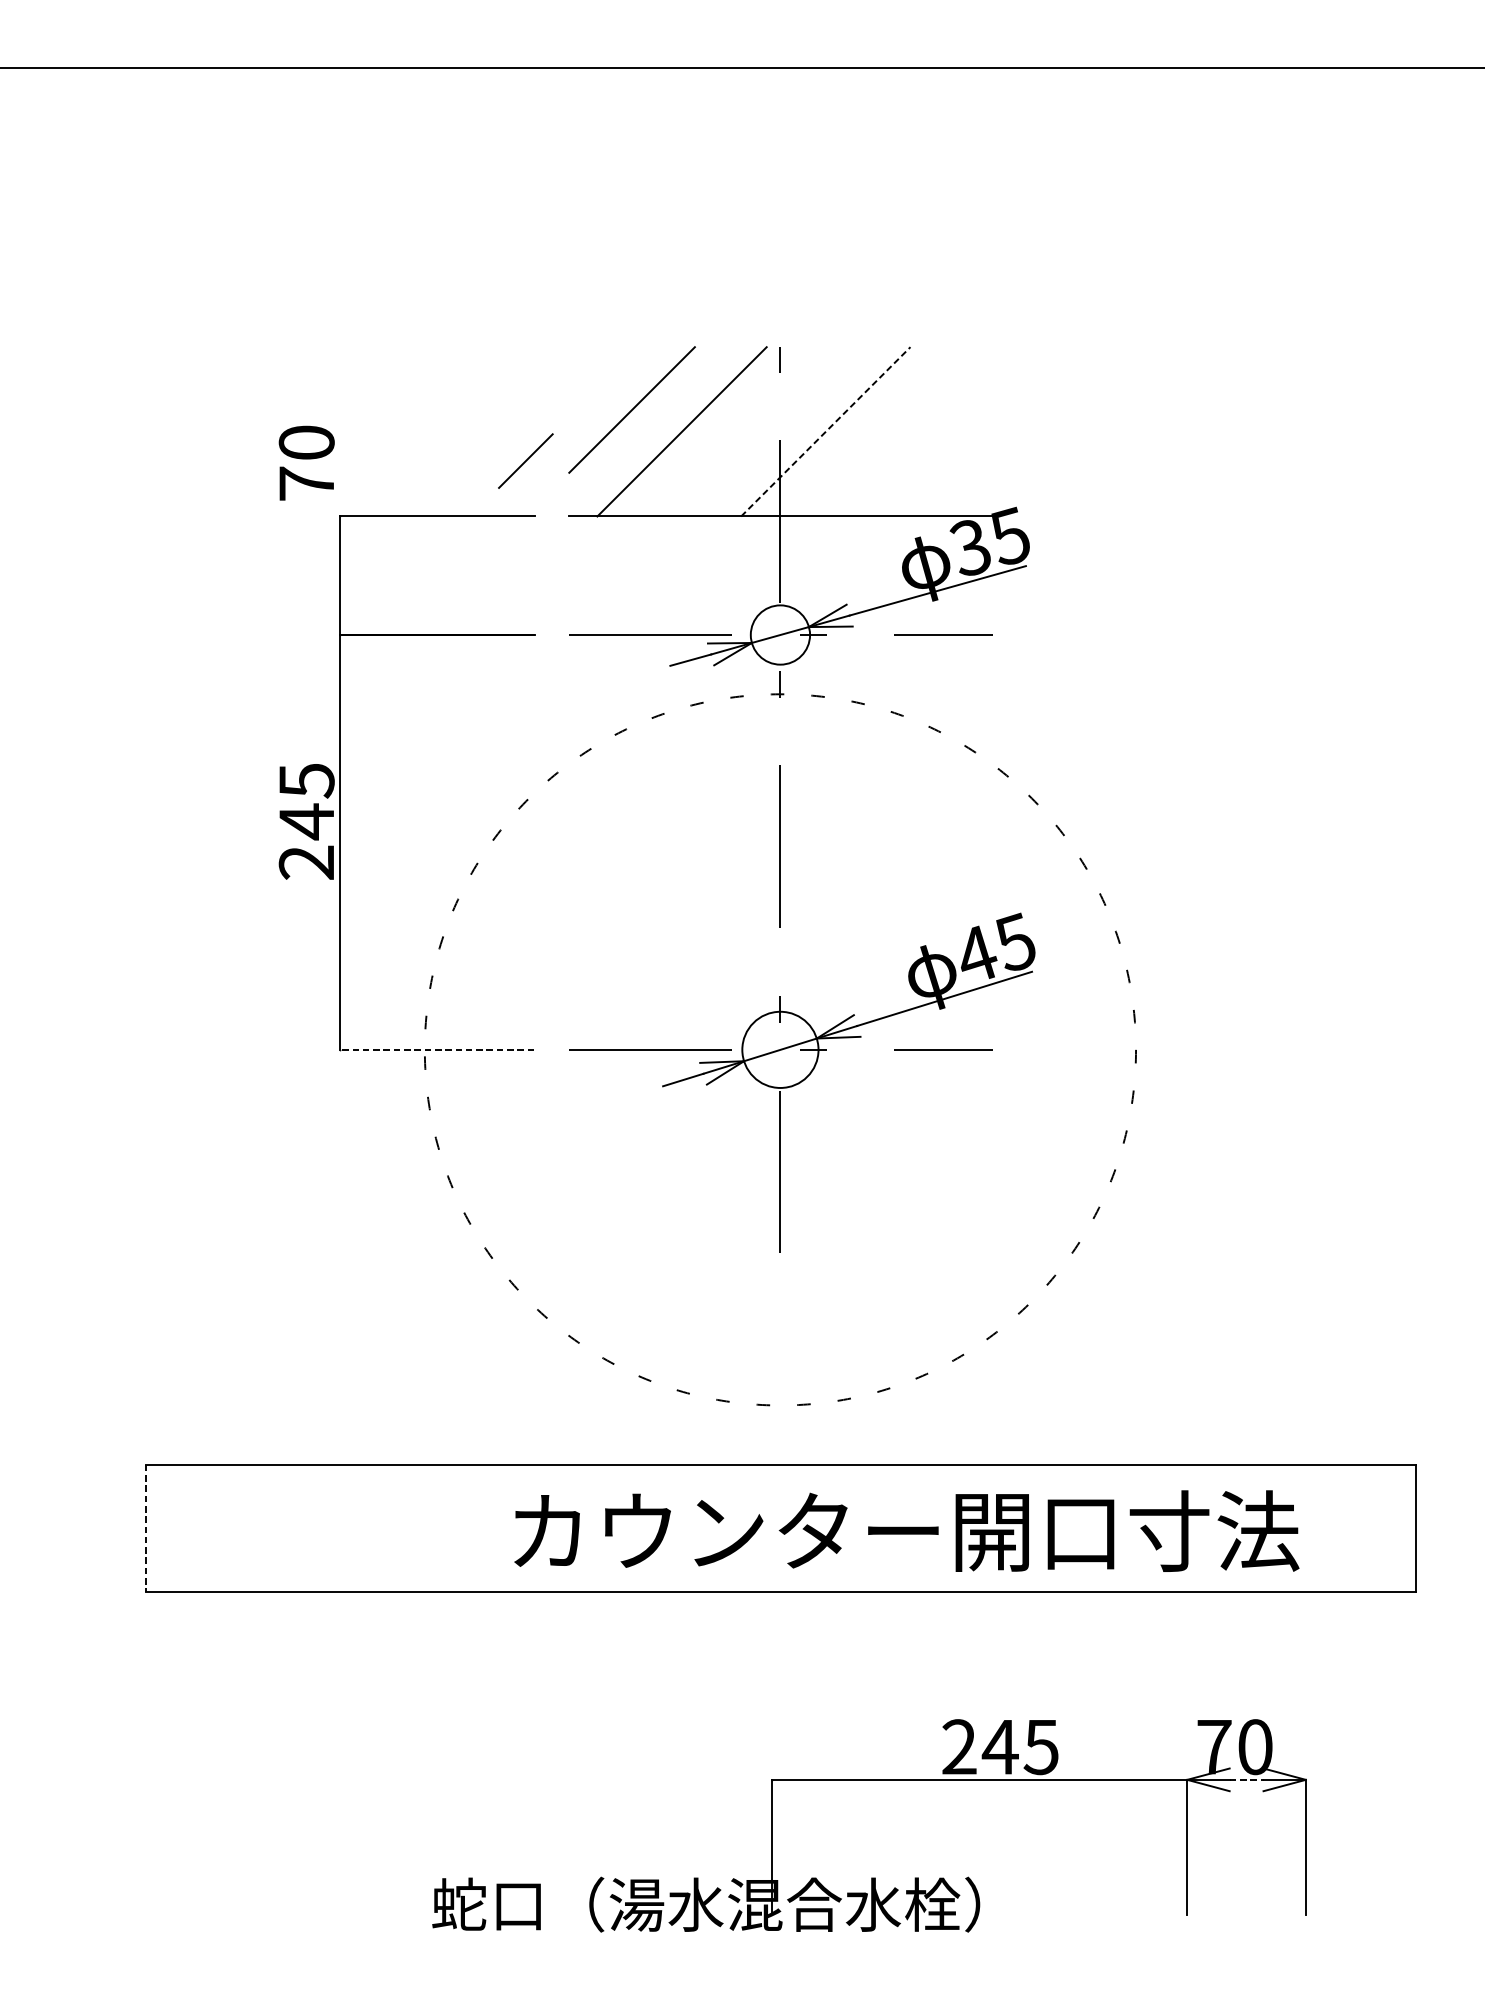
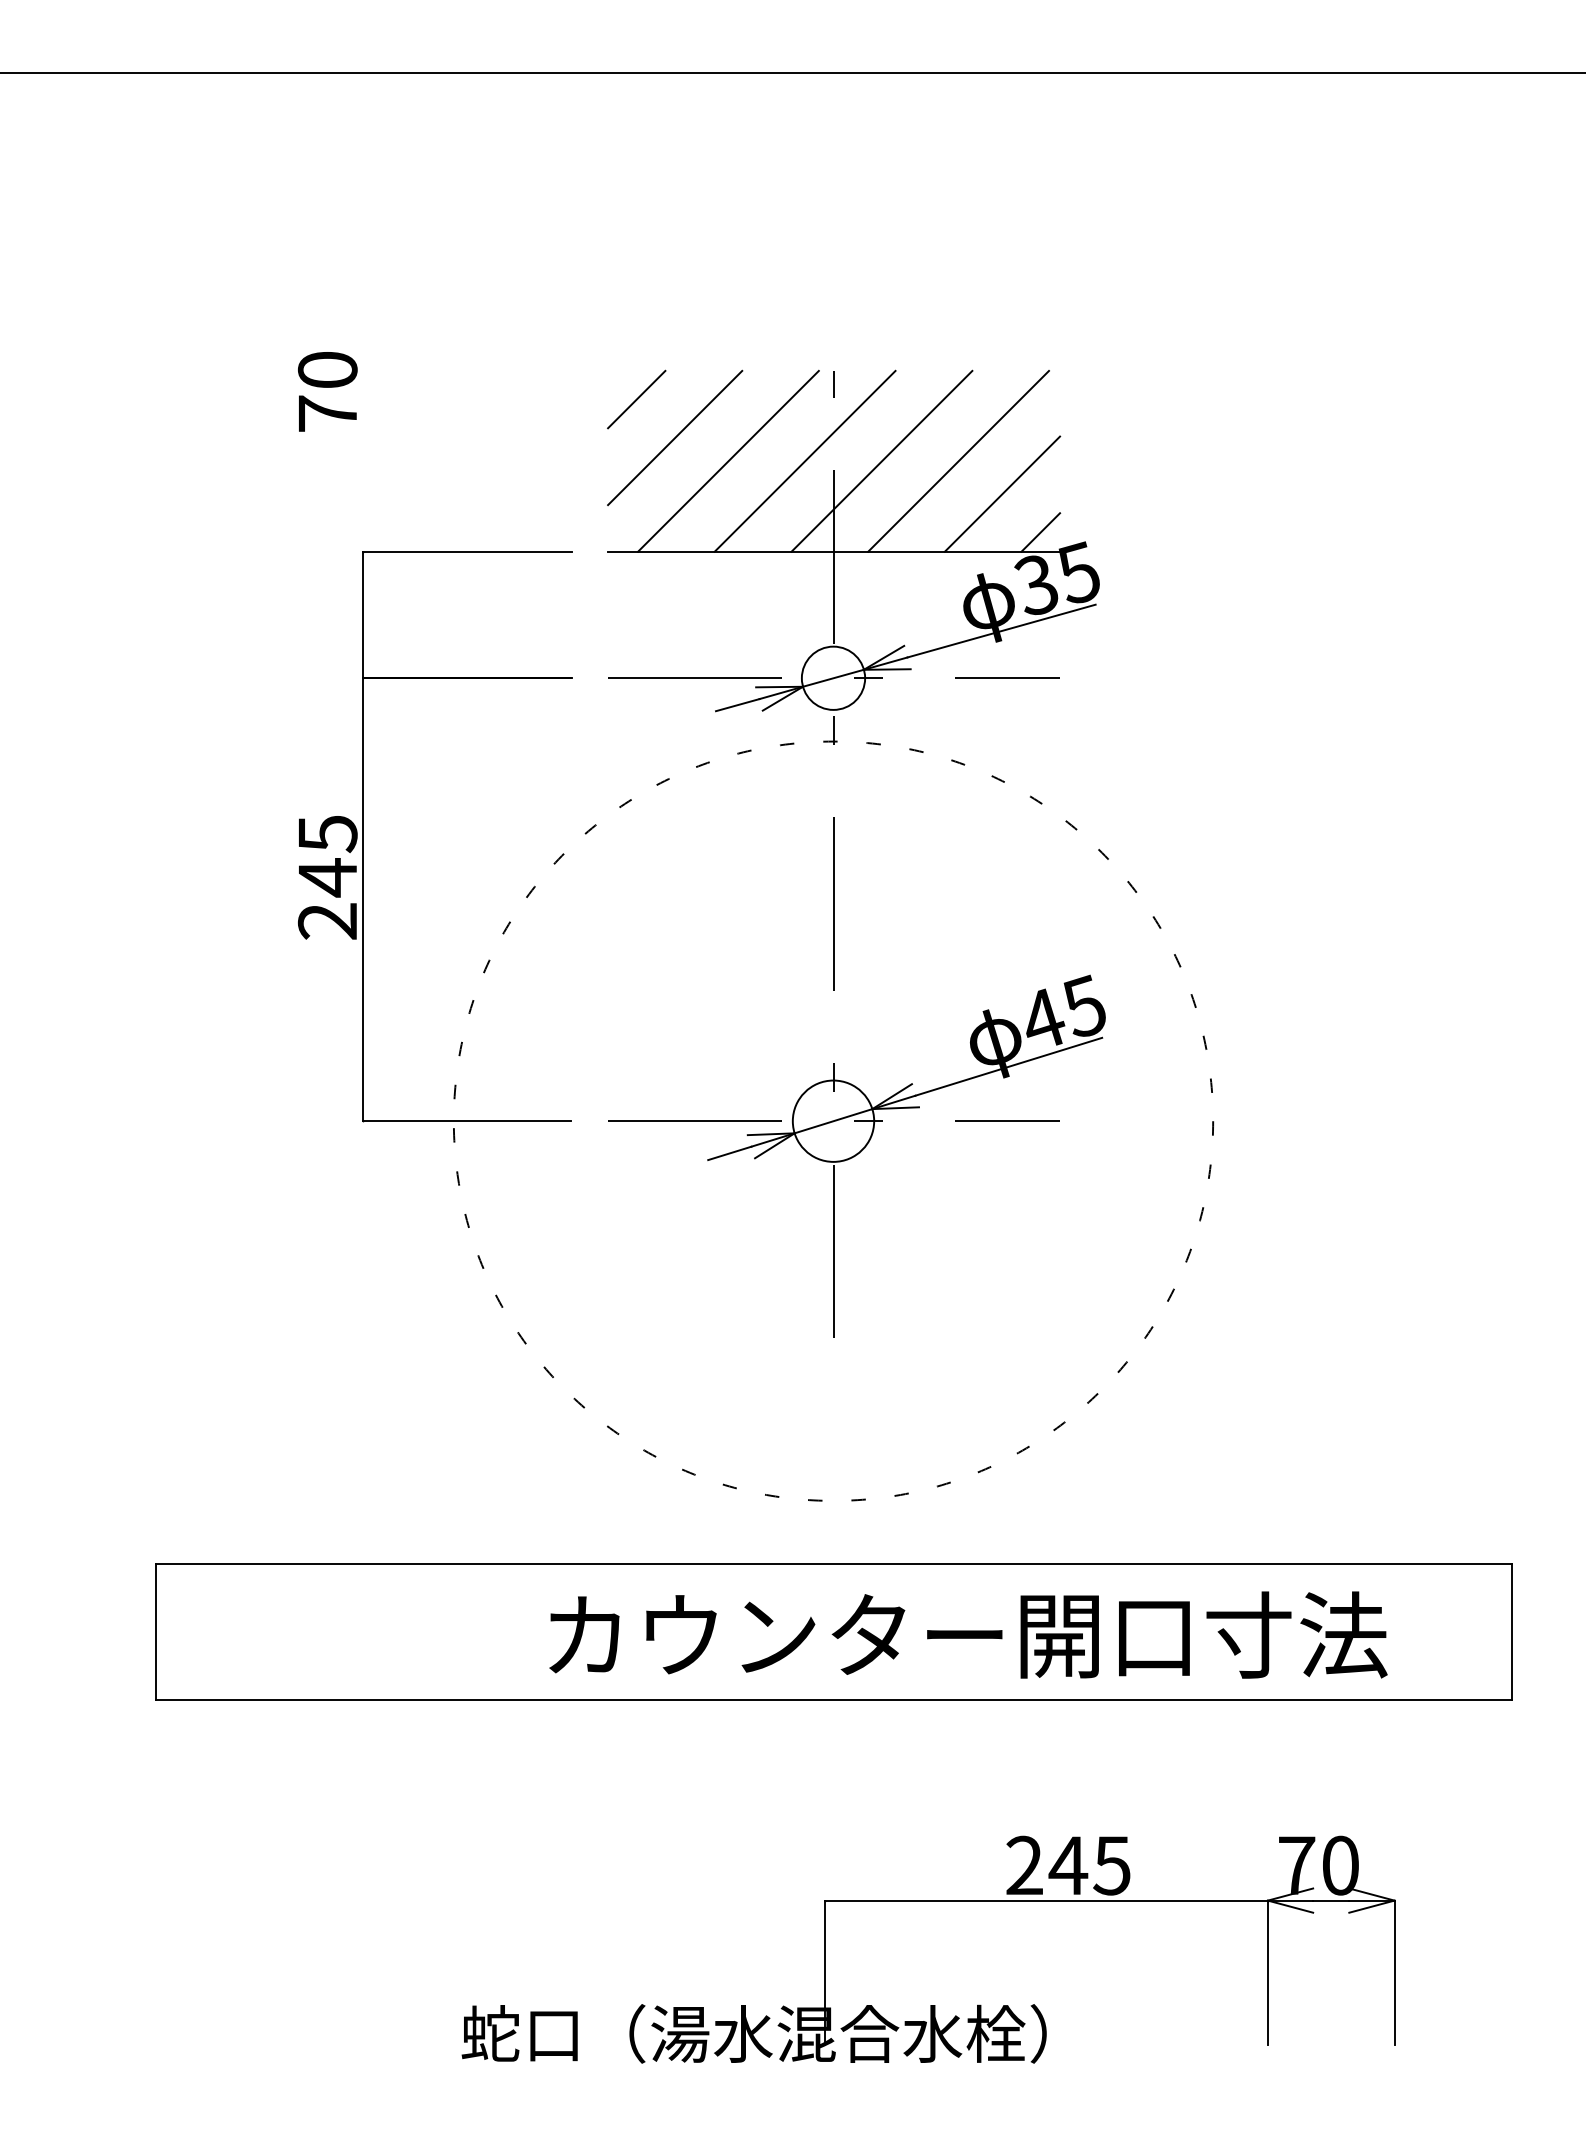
line: (753, 431) -> (804, 460), added
line: (825, 431) -> (881, 461), dashed -> solid
line: (897, 431) -> (958, 460), added
line: (525, 461) -> (636, 399), moved
line: (938, 461) -> (1002, 493), added
text: (306, 462) -> (327, 391), moved
line: (974, 498) -> (1040, 532), added
line: (436, 1050) -> (466, 1121), dashed -> solid
line: (146, 1527) -> (156, 1631), dashed -> solid
line: (1246, 1779) -> (1331, 1900), dashed -> solid

